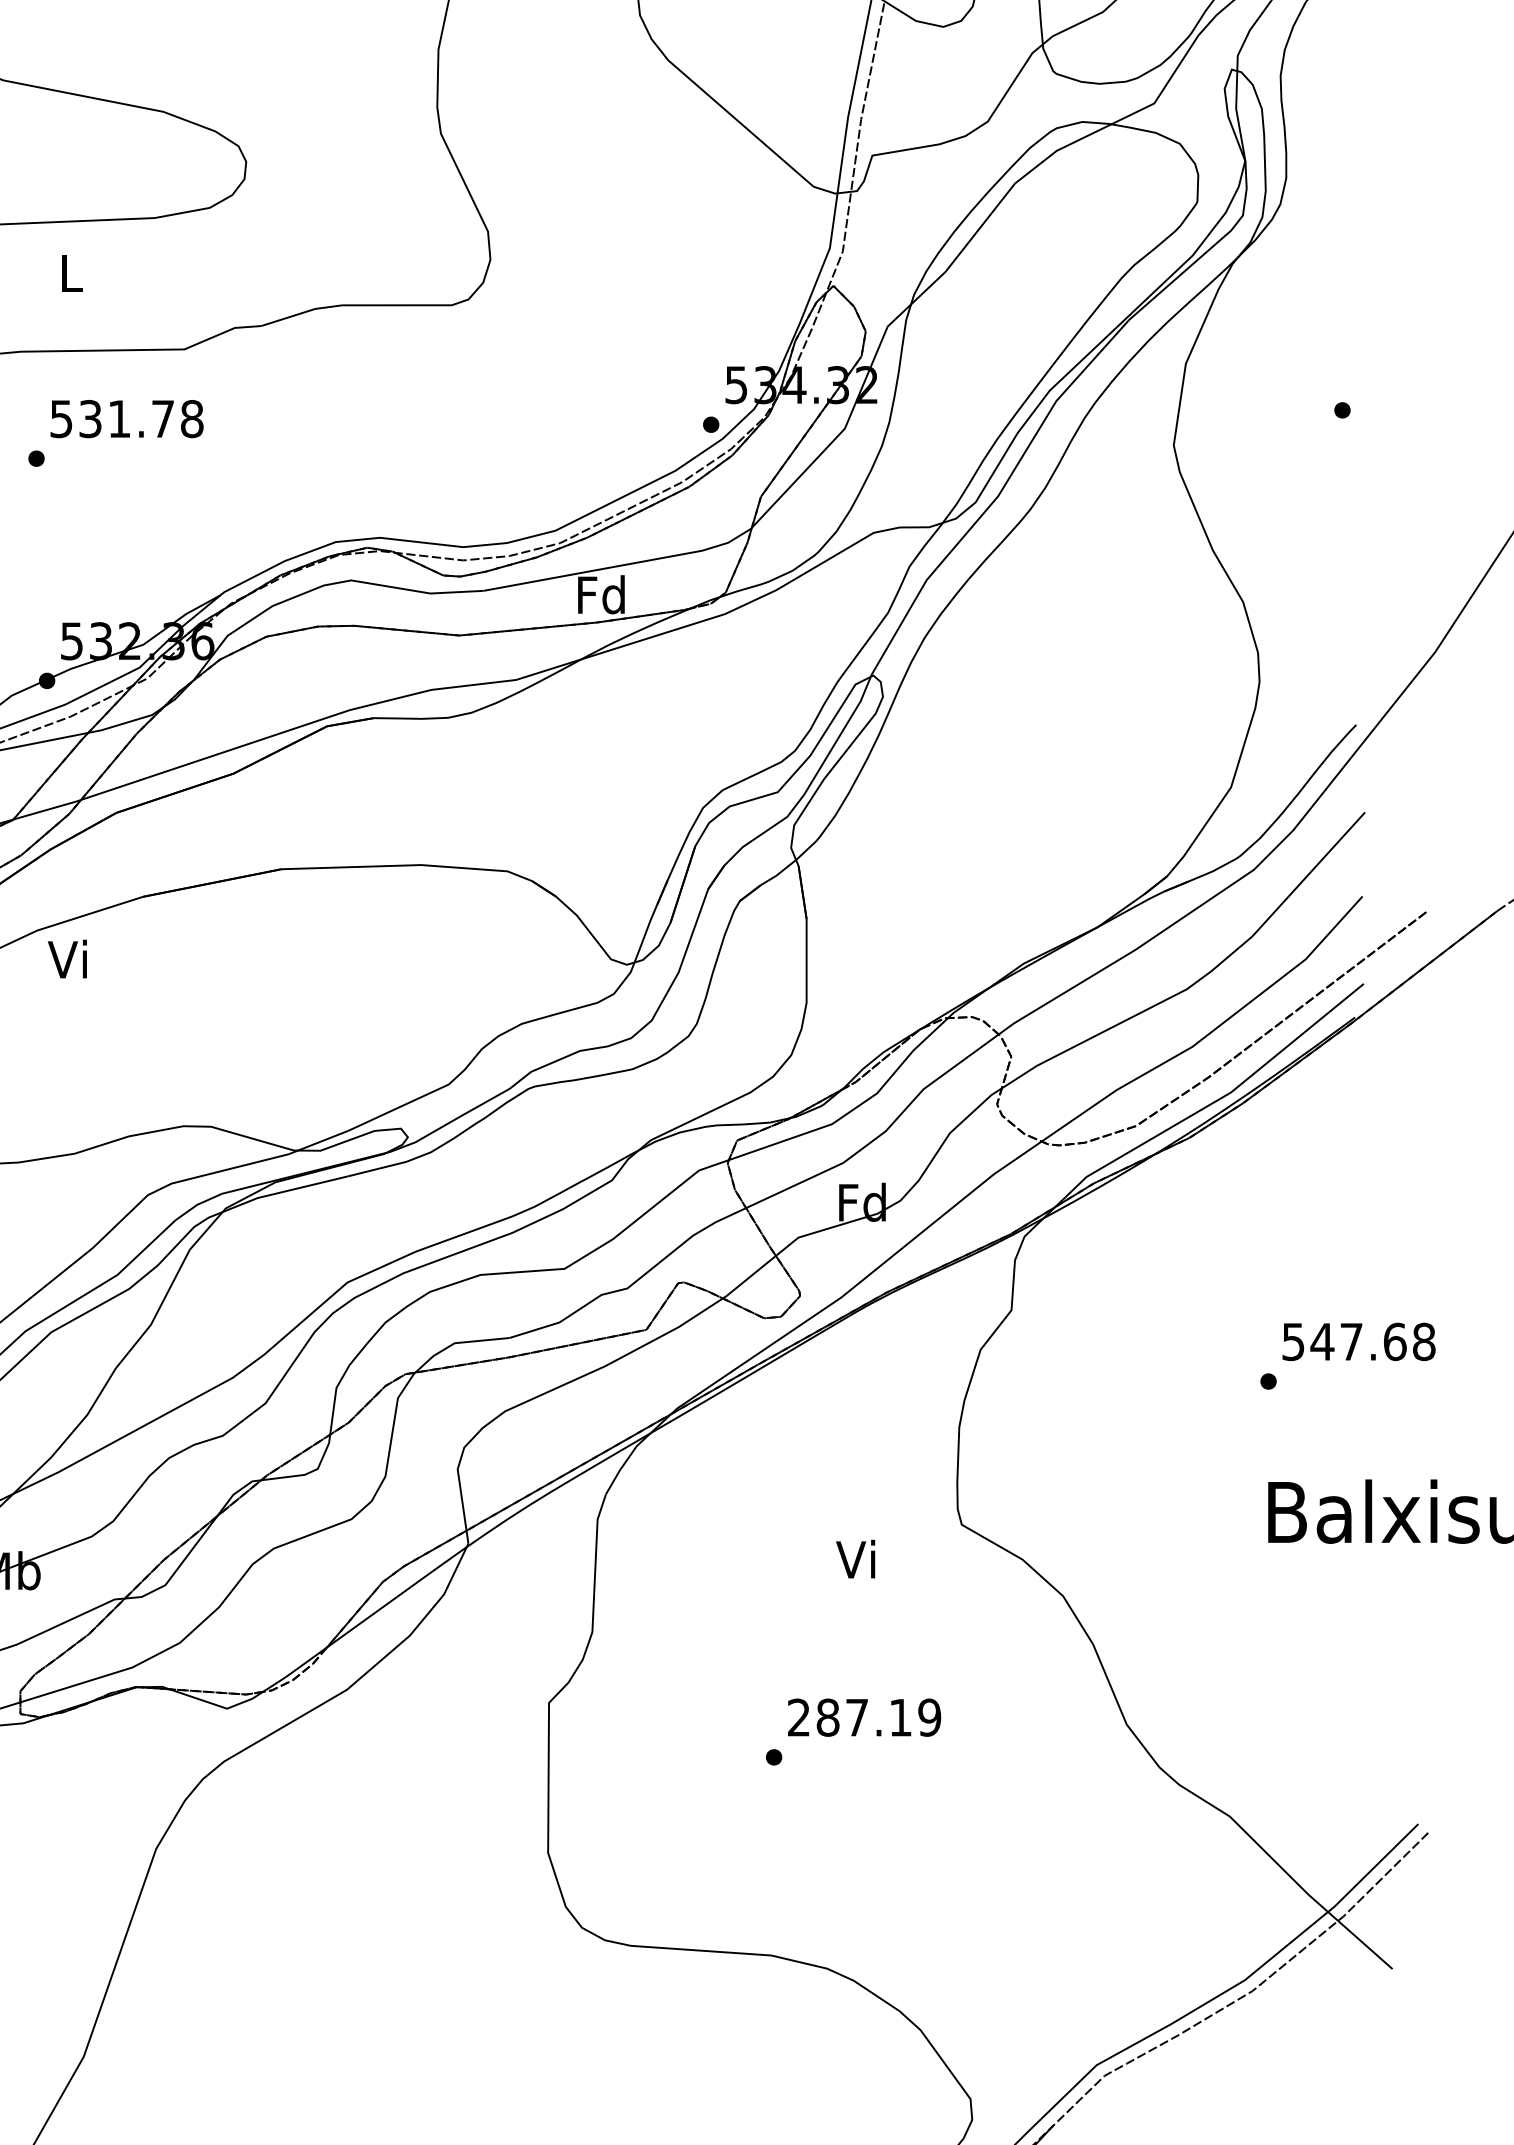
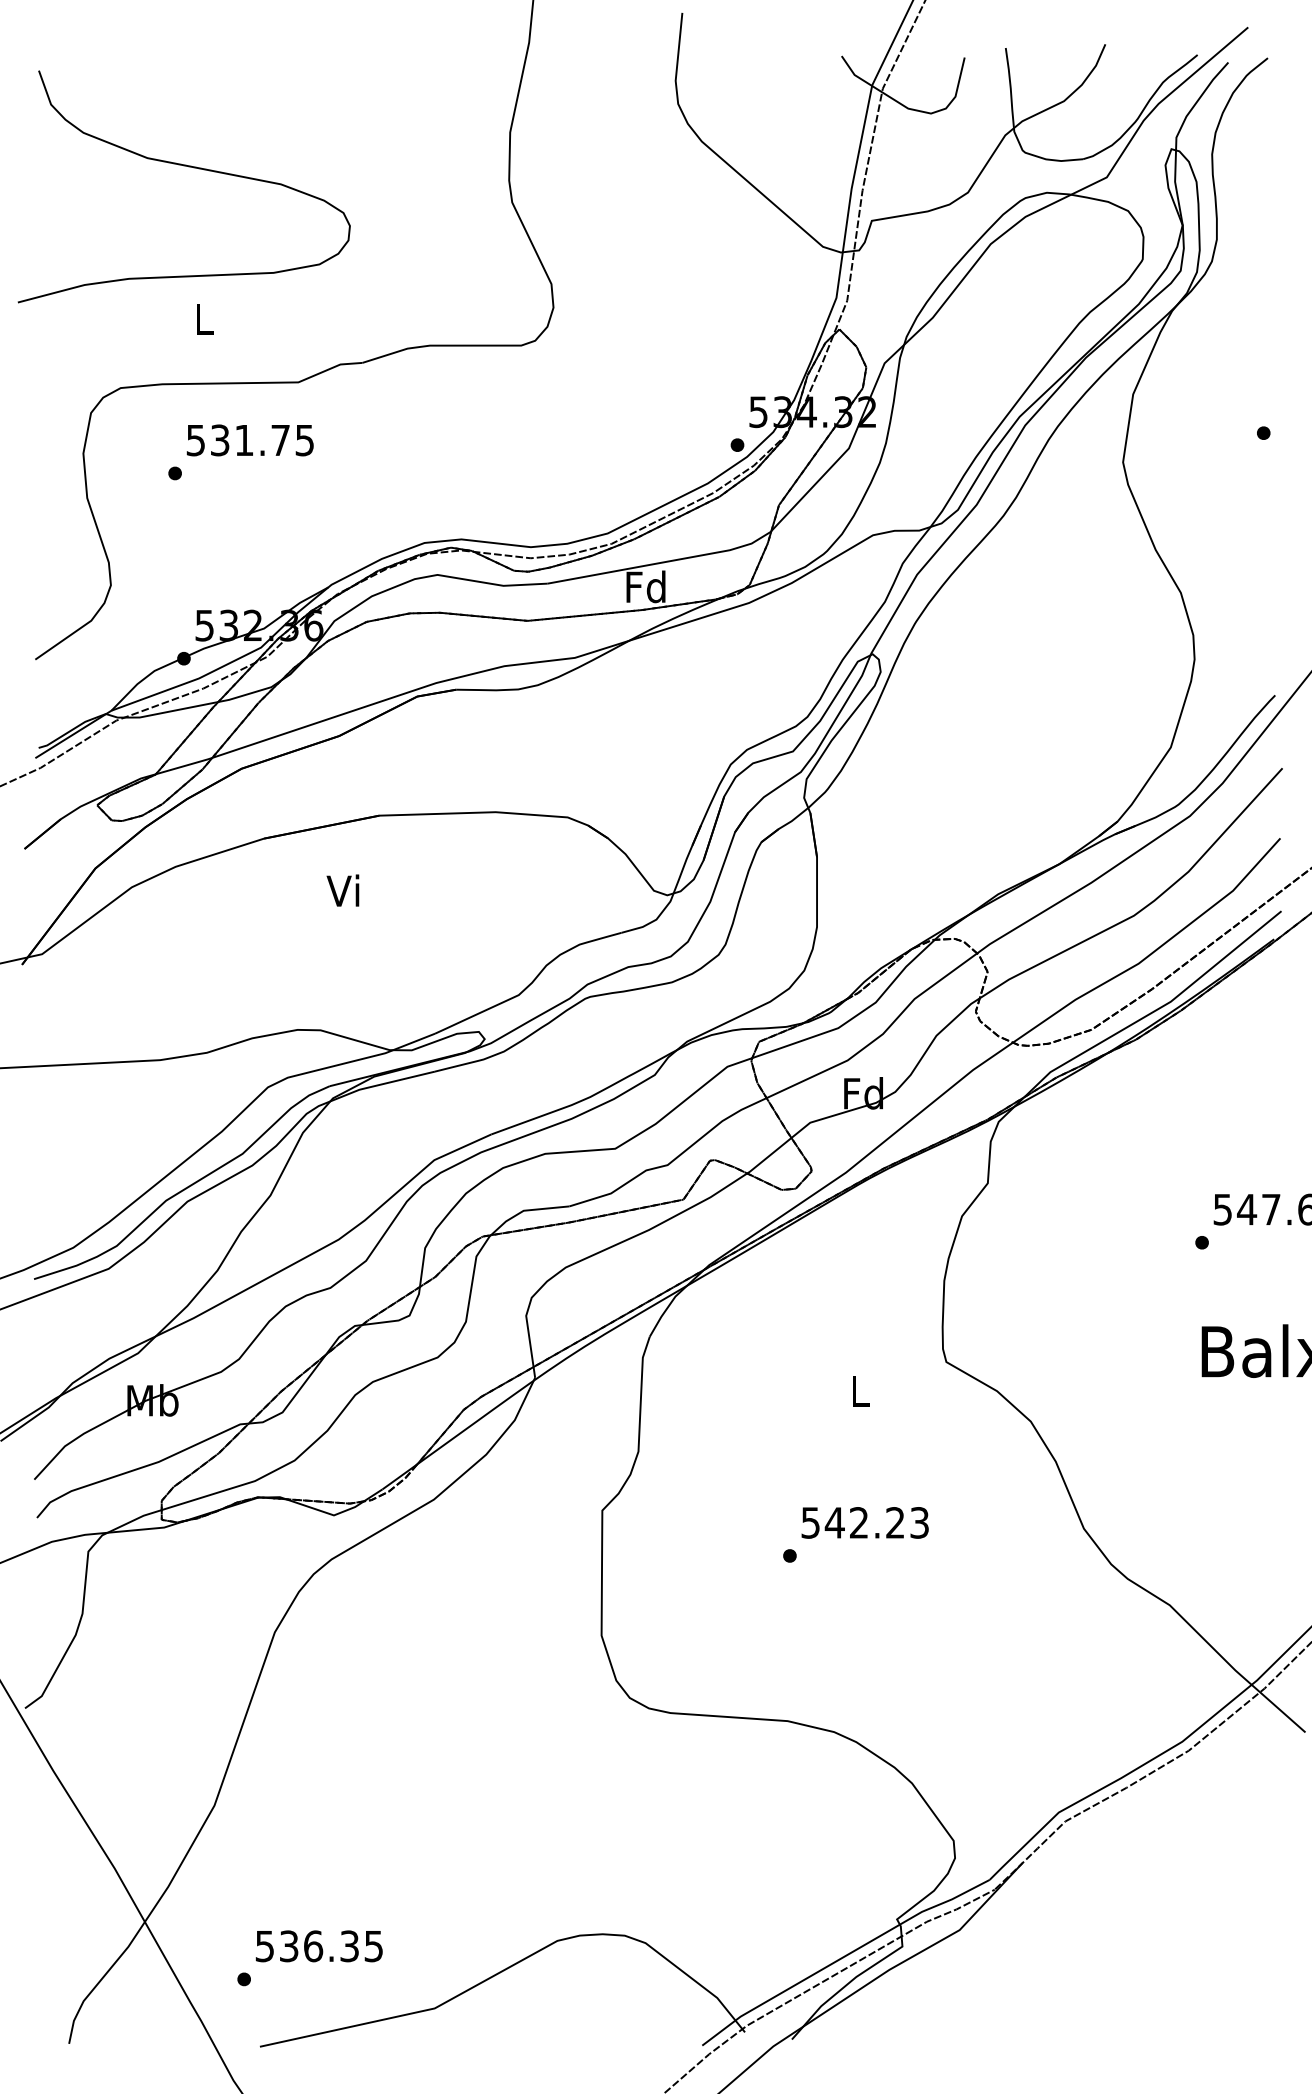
text: (191, 419) -> (304, 440), 531.78 -> 531.75
text: (66, 959) -> (342, 890), moved
text: (855, 1558) -> (857, 1390), Vi -> L
text: (864, 1717) -> (865, 1522), 287.19 -> 542.23

